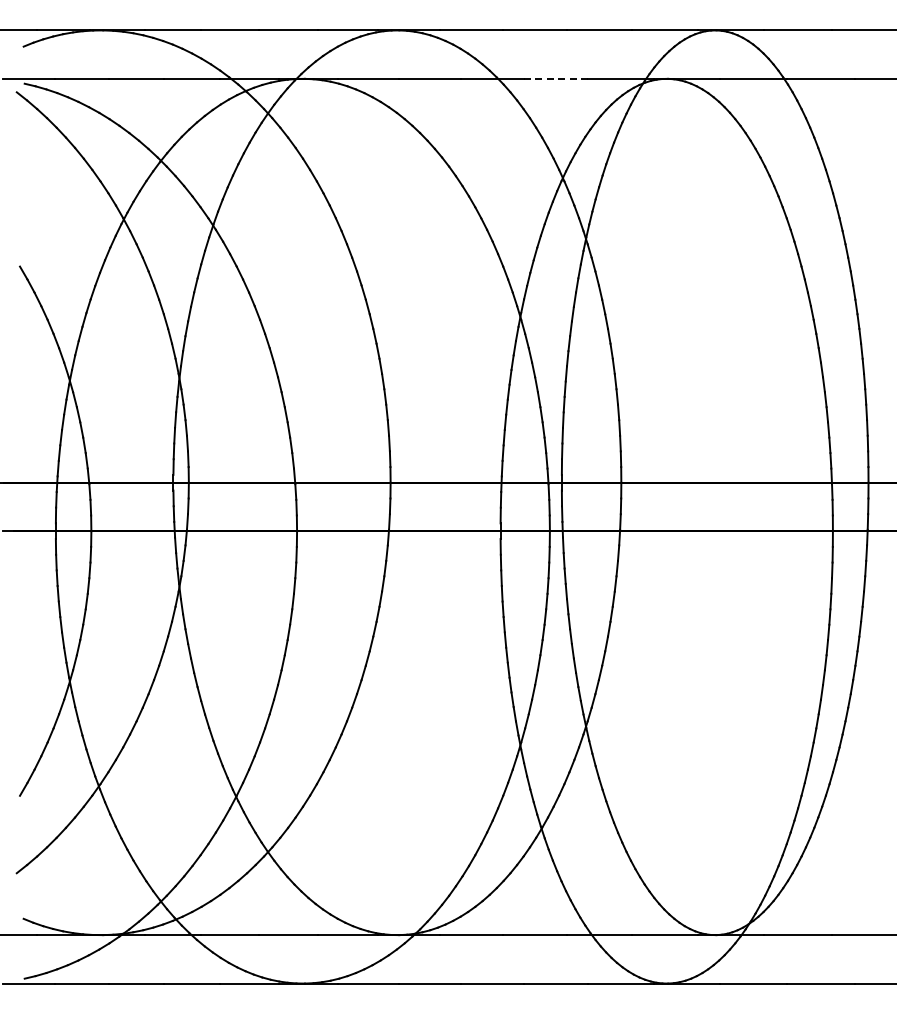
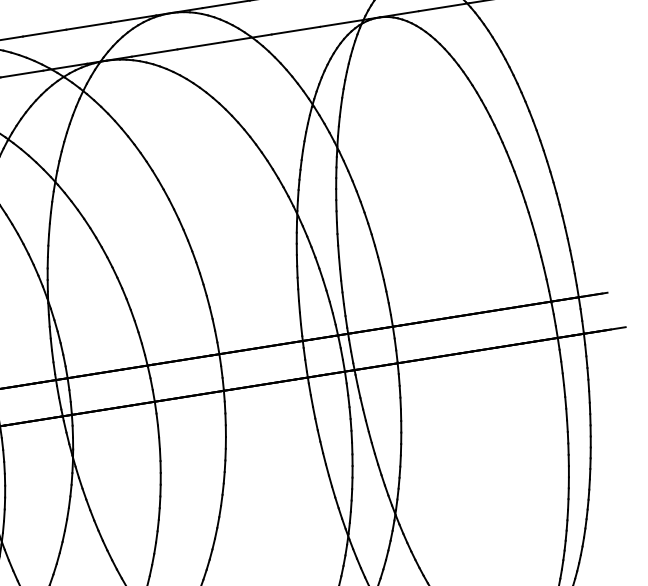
line: (555, 78) -> (295, 30), dashed -> solid

